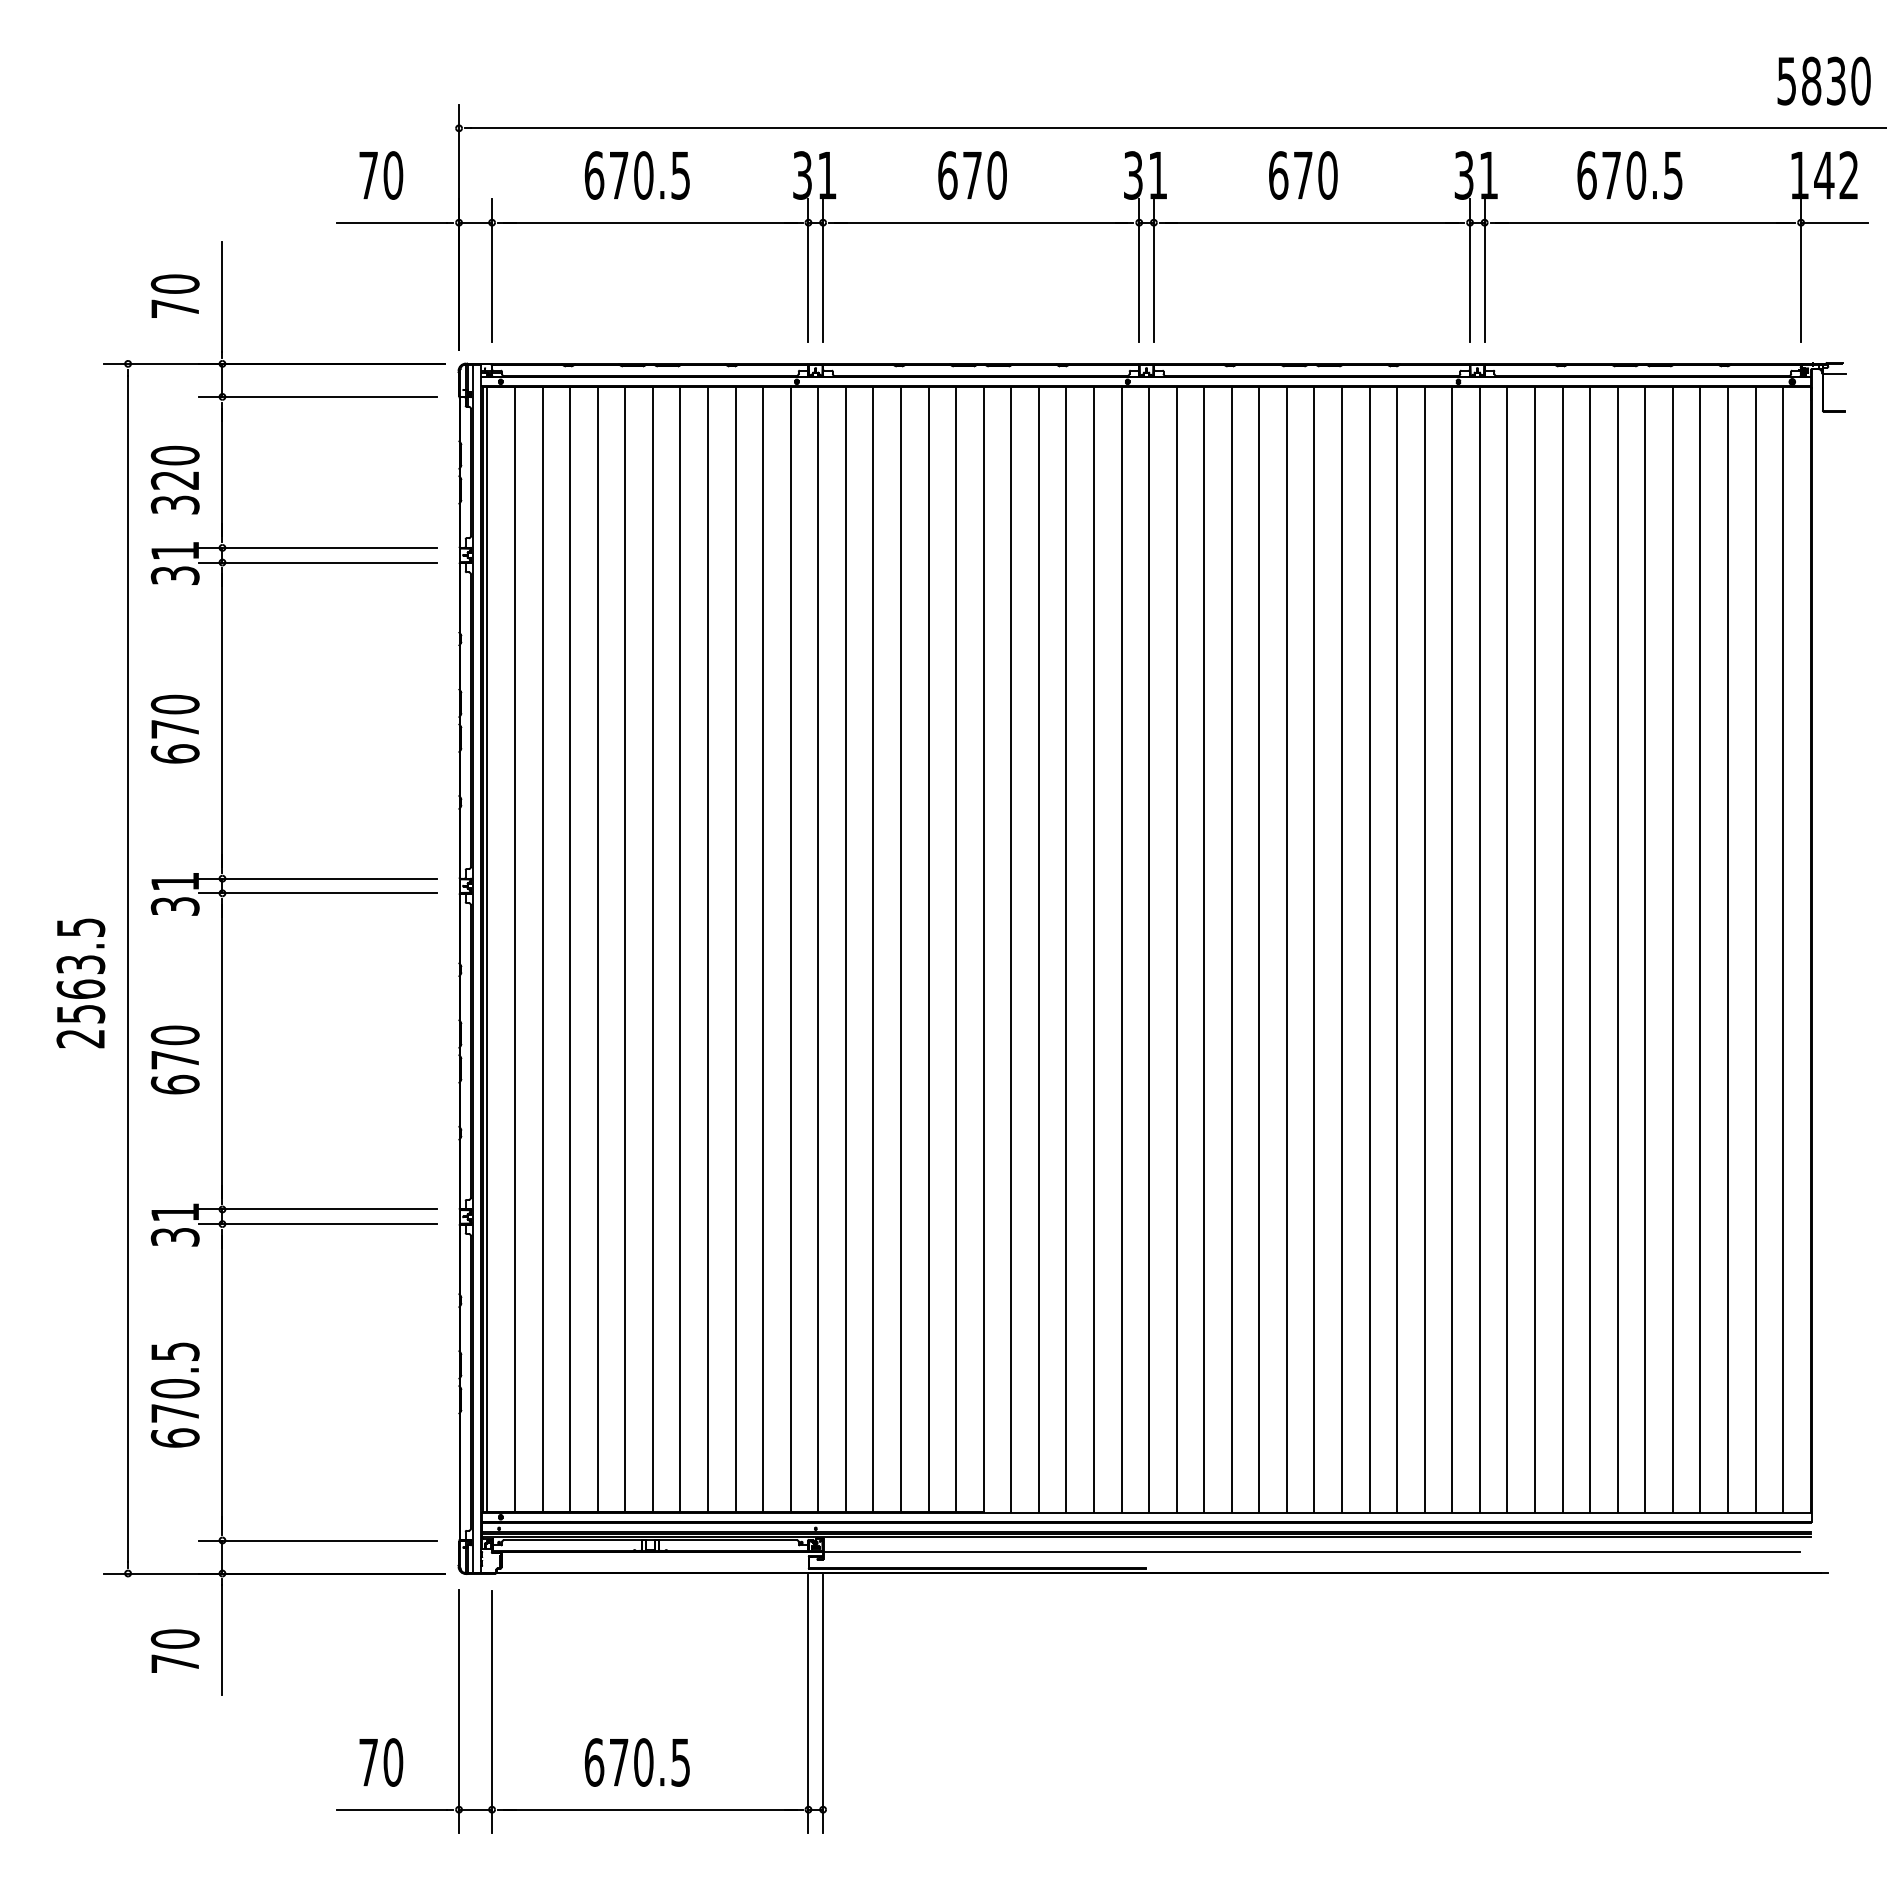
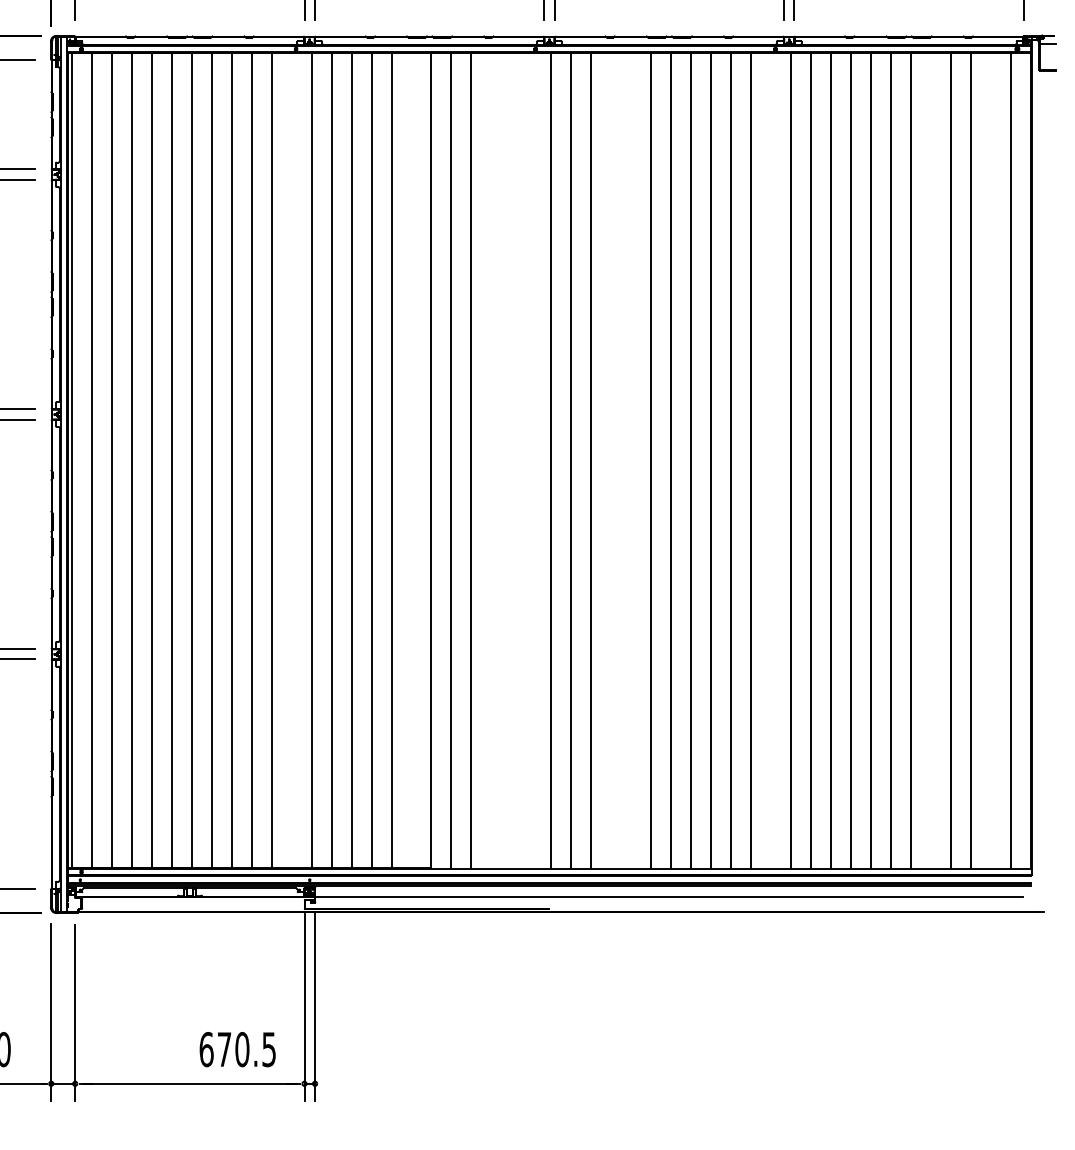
line: (790, 949) -> (291, 460), removed
line: (956, 949) -> (411, 460), removed
line: (1066, 949) -> (491, 460), removed
line: (1094, 949) -> (511, 460), removed
line: (1121, 949) -> (531, 460), removed
line: (1231, 949) -> (611, 460), removed
line: (1259, 949) -> (631, 460), removed
line: (1452, 949) -> (771, 460), removed
line: (1672, 949) -> (930, 460), removed
line: (1755, 949) -> (990, 460), removed
text: (636, 1762) -> (237, 1049), moved

